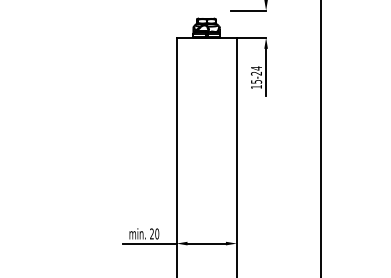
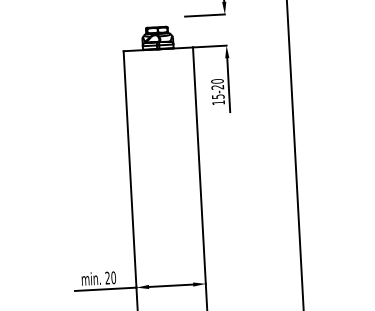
text: (256, 68) -> (217, 81), 15-24 -> 15-20

